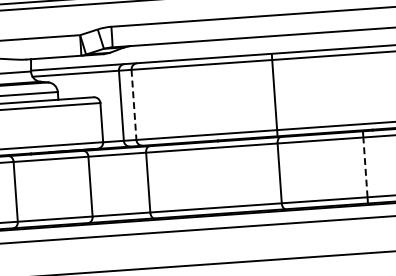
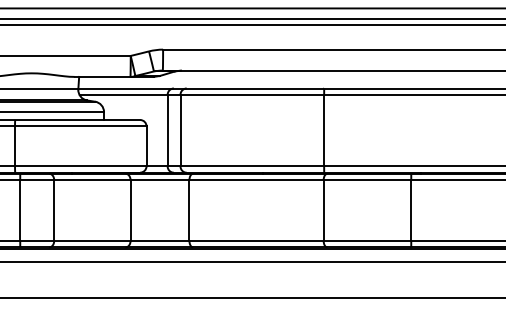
line: (133, 104) -> (180, 130), dashed -> solid
line: (365, 167) -> (411, 210), dashed -> solid

